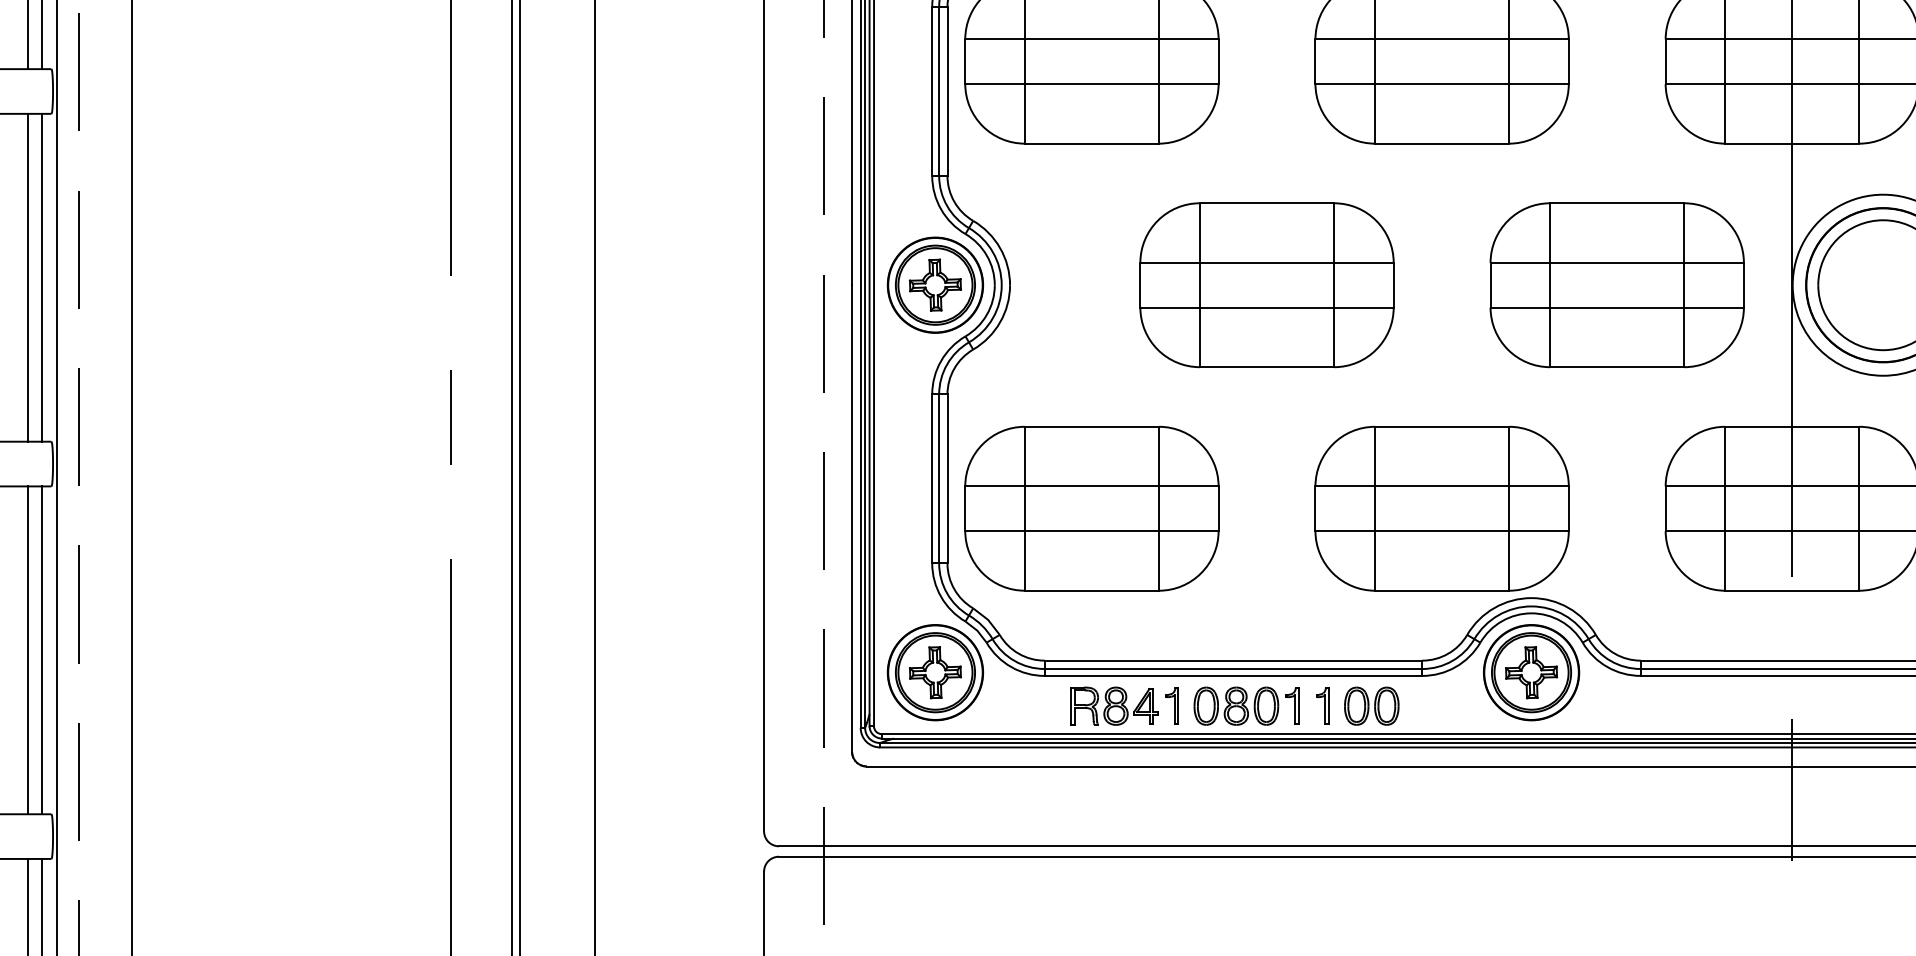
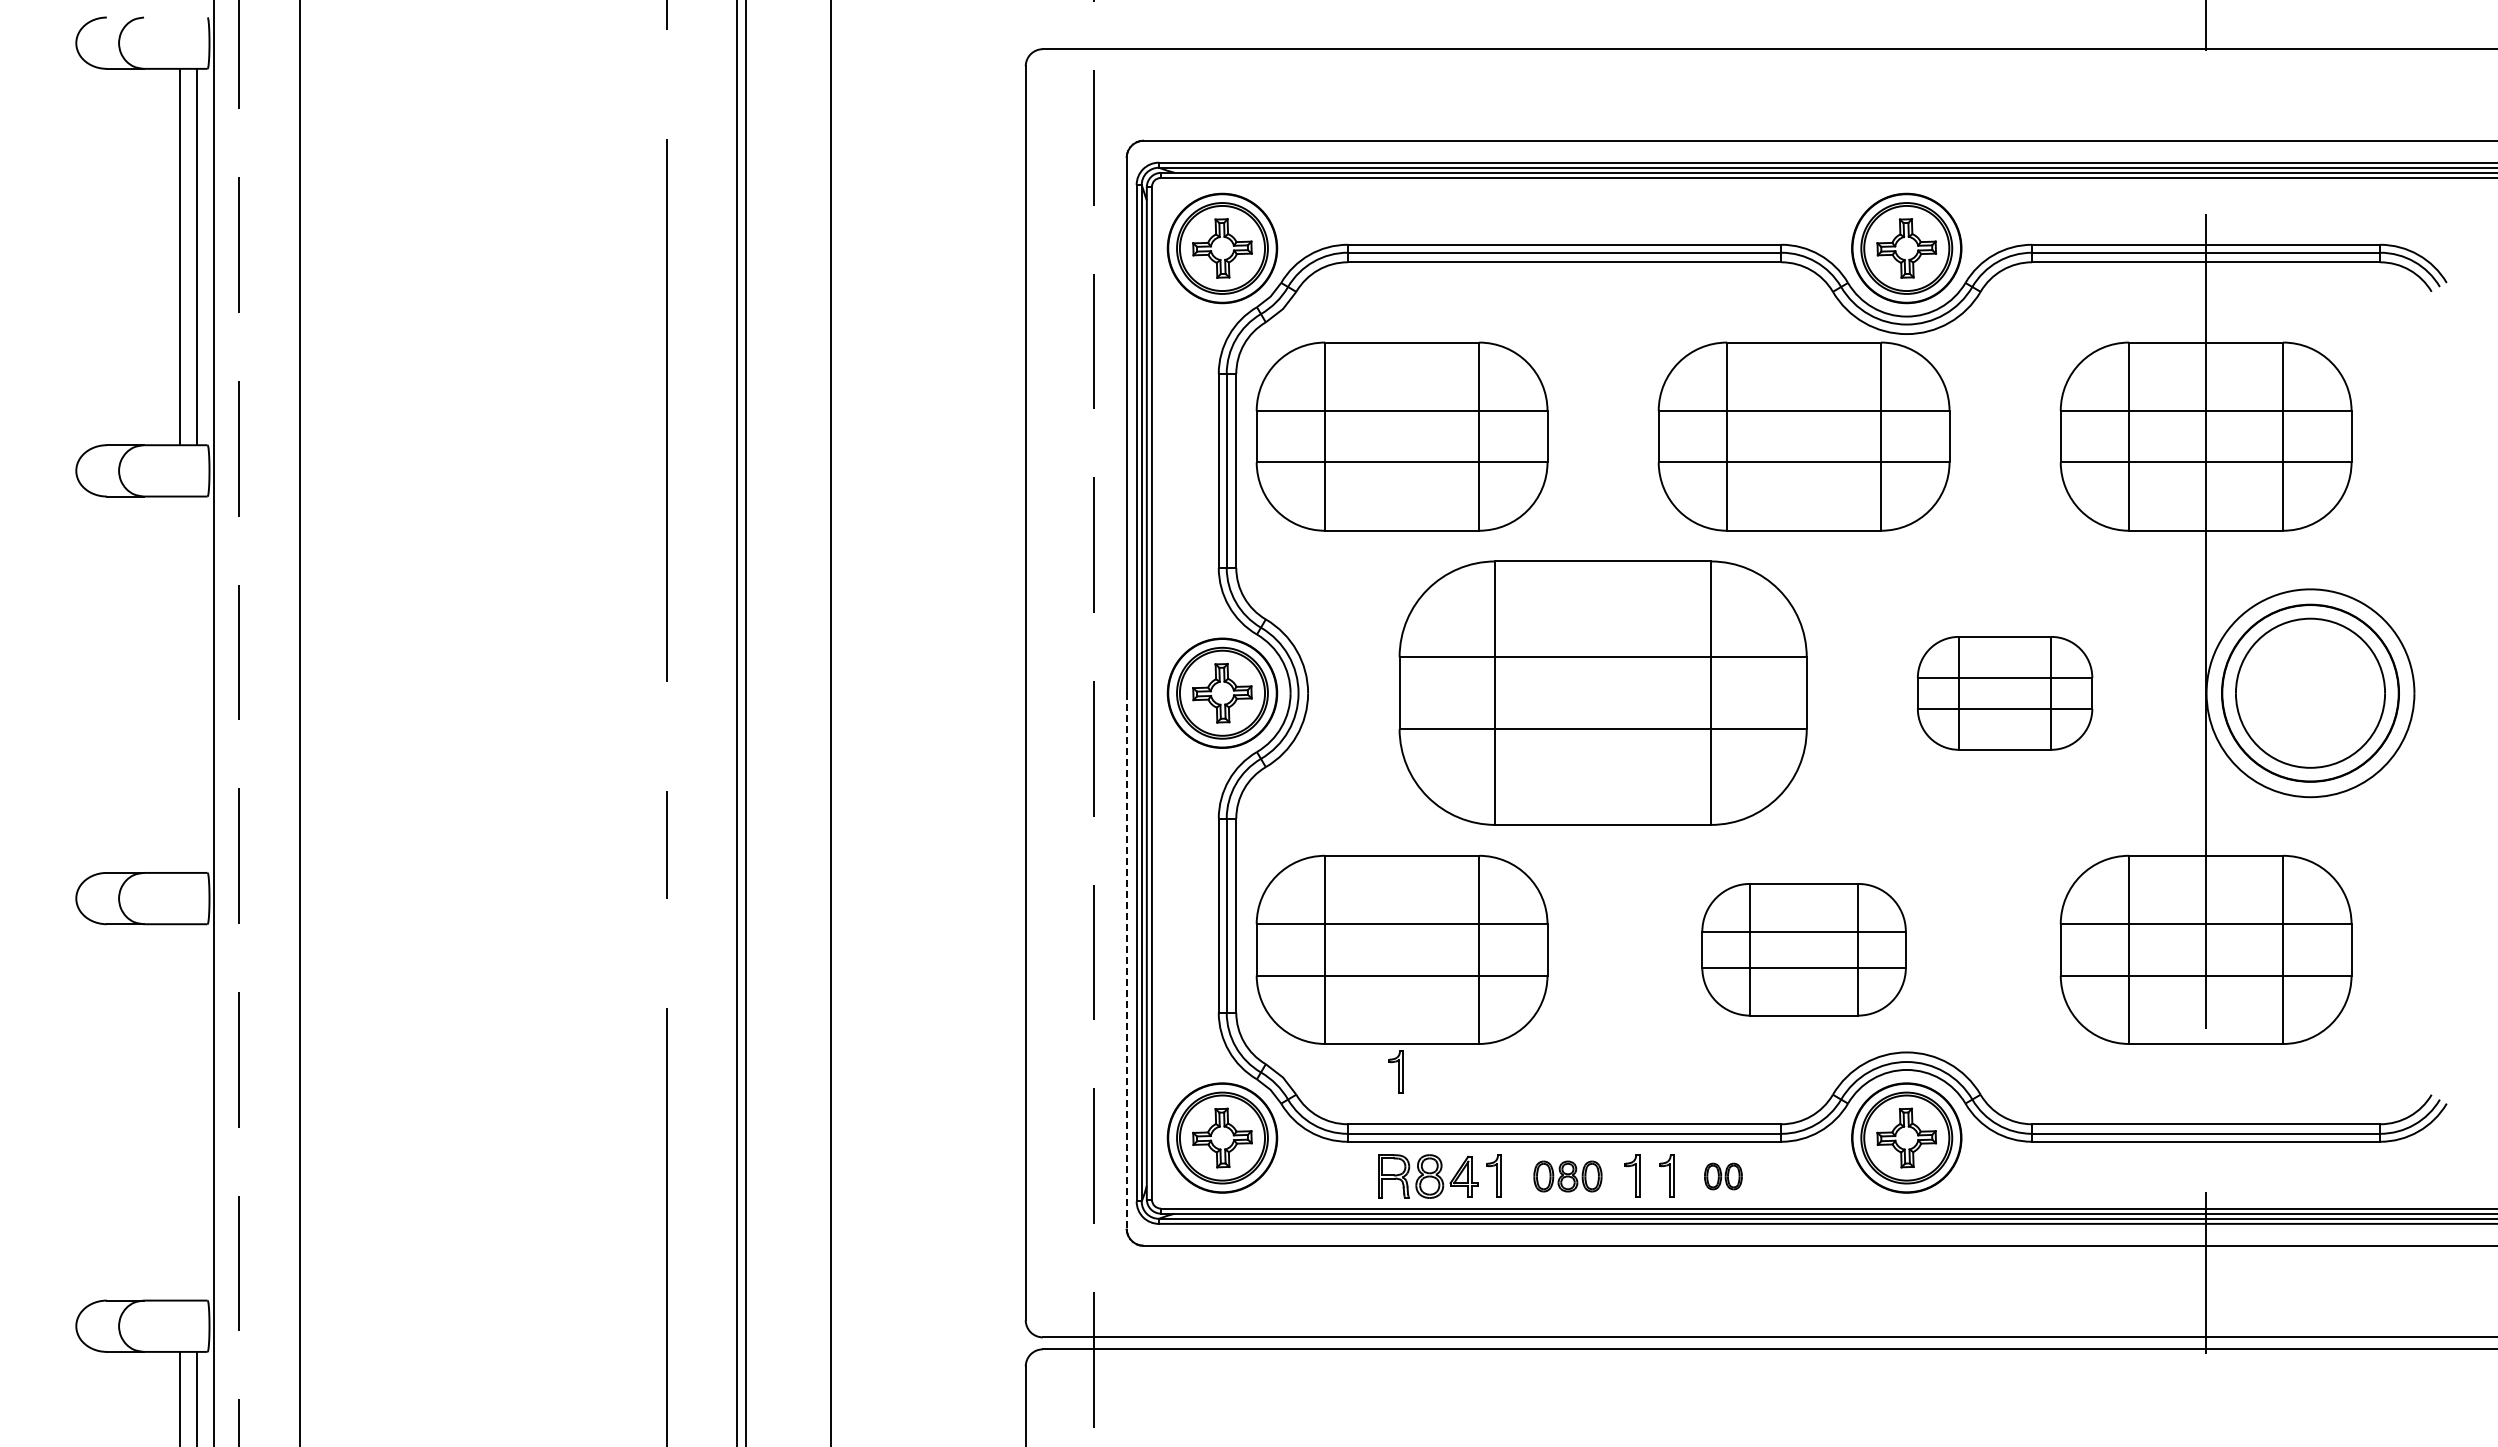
line: (27, 277) -> (180, 684), removed
line: (41, 277) -> (196, 684), removed
part: (1266, 285) -> (1602, 693), size x1.4
part: (1616, 285) -> (2004, 693), size x0.6
part: (1441, 508) -> (1803, 949), size x0.7
line: (851, 518) -> (1126, 961), solid -> dashed
part: (1086, 614) -> (1395, 1071), added
line: (27, 650) -> (180, 1112), removed
line: (41, 650) -> (196, 1112), removed
part: (1236, 706) -> (1567, 1176), size x0.7
part: (1371, 706) -> (1723, 1176), size x0.6

